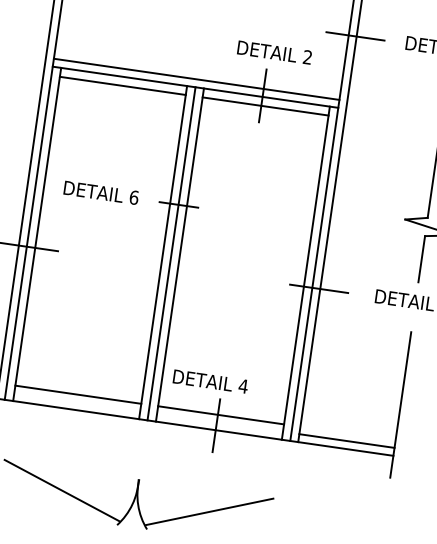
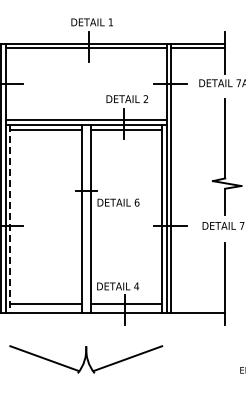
text: (101, 192) -> (118, 202), moved
line: (37, 235) -> (10, 219), solid -> dashed
line: (172, 253) -> (86, 218), removed
line: (347, 441) -> (198, 308), removed

